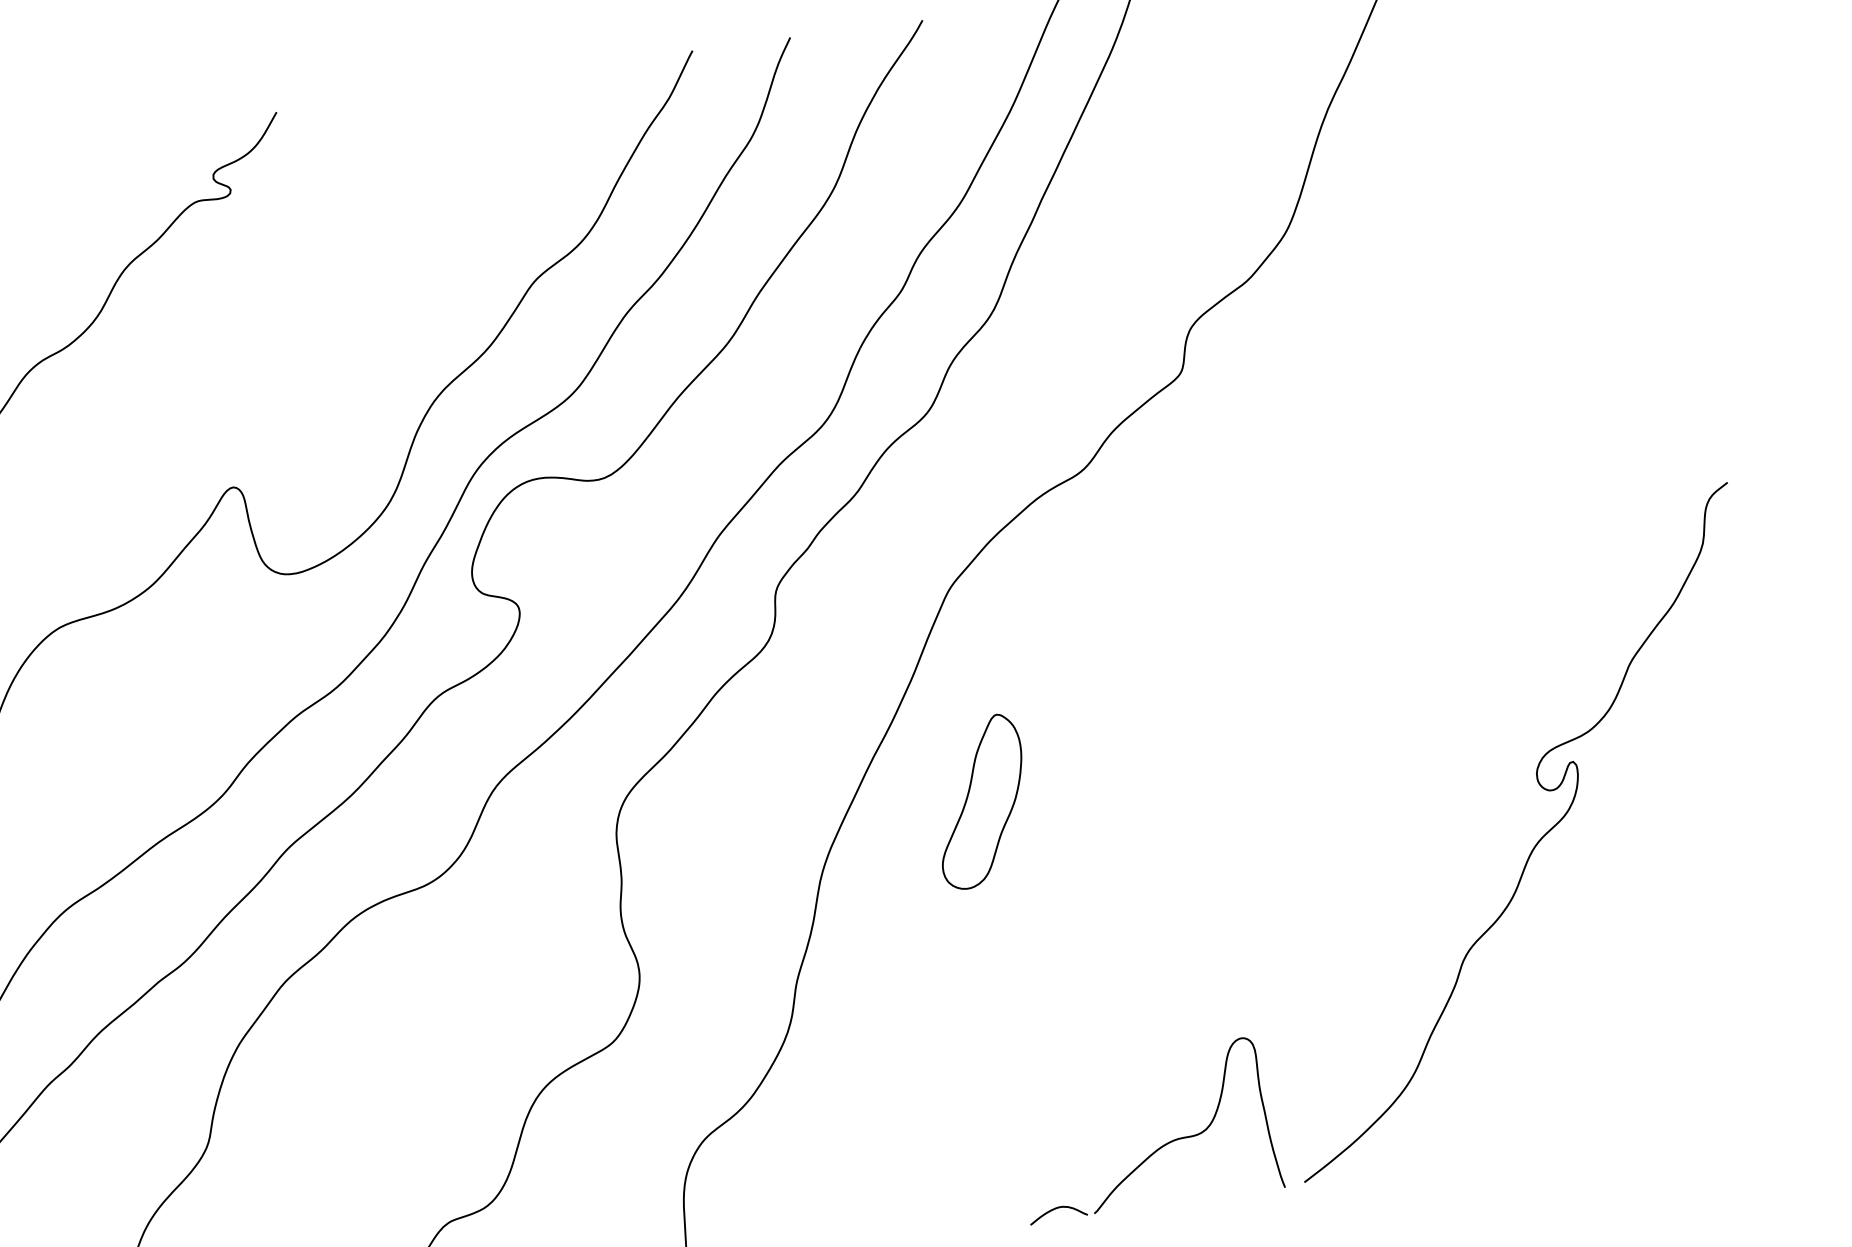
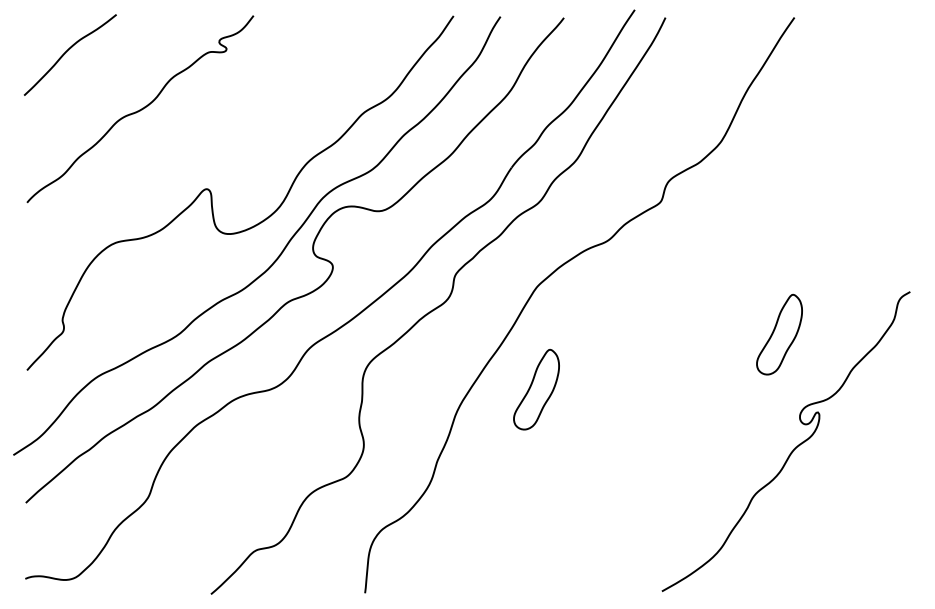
part: (1468, 611) -> (779, 334), added
part: (1157, 1147) -> (595, 564), removed

